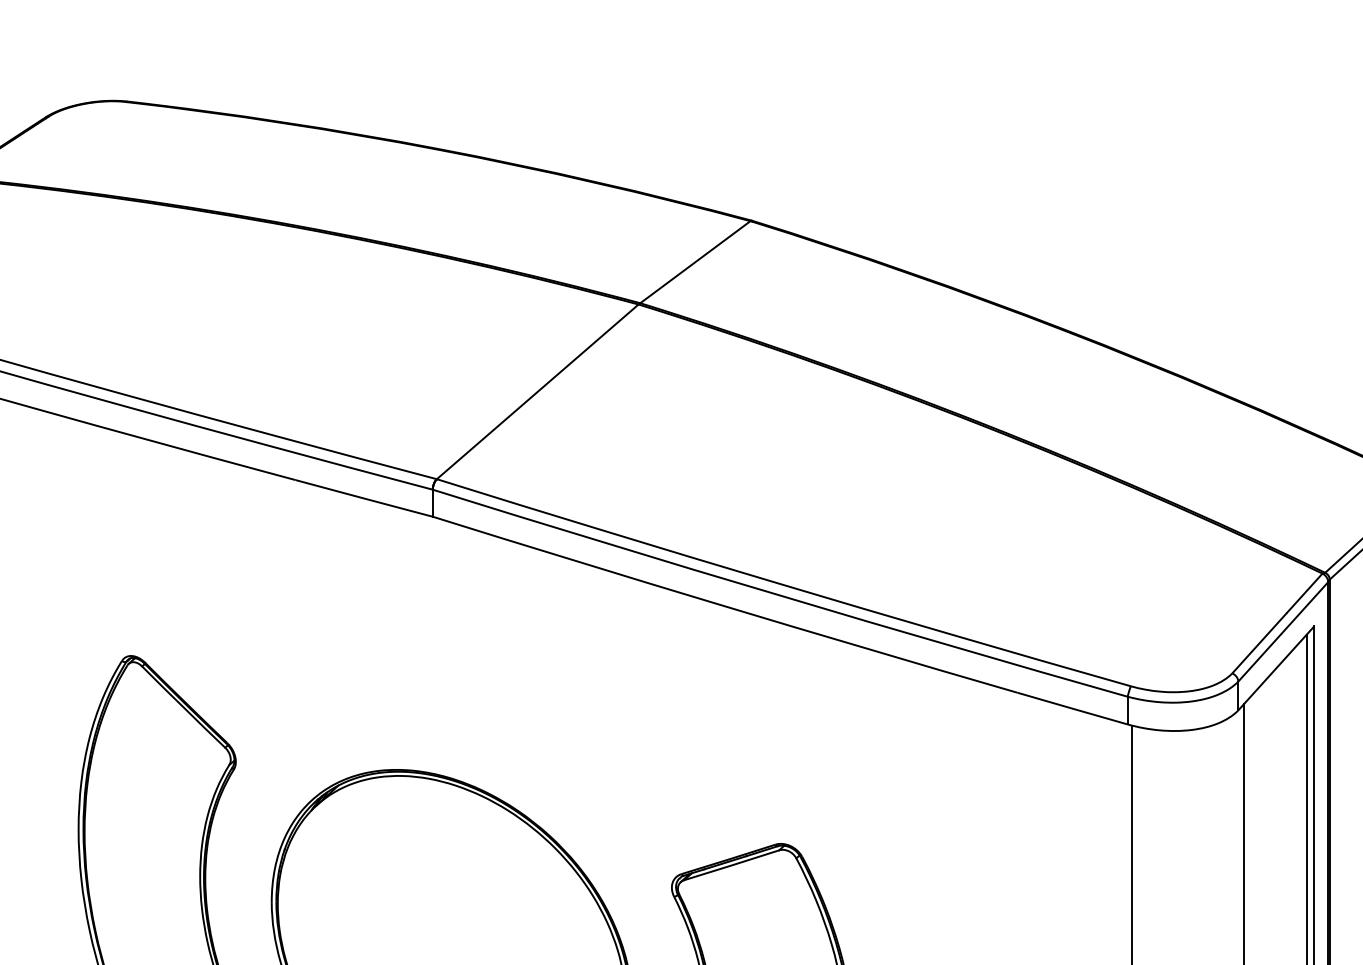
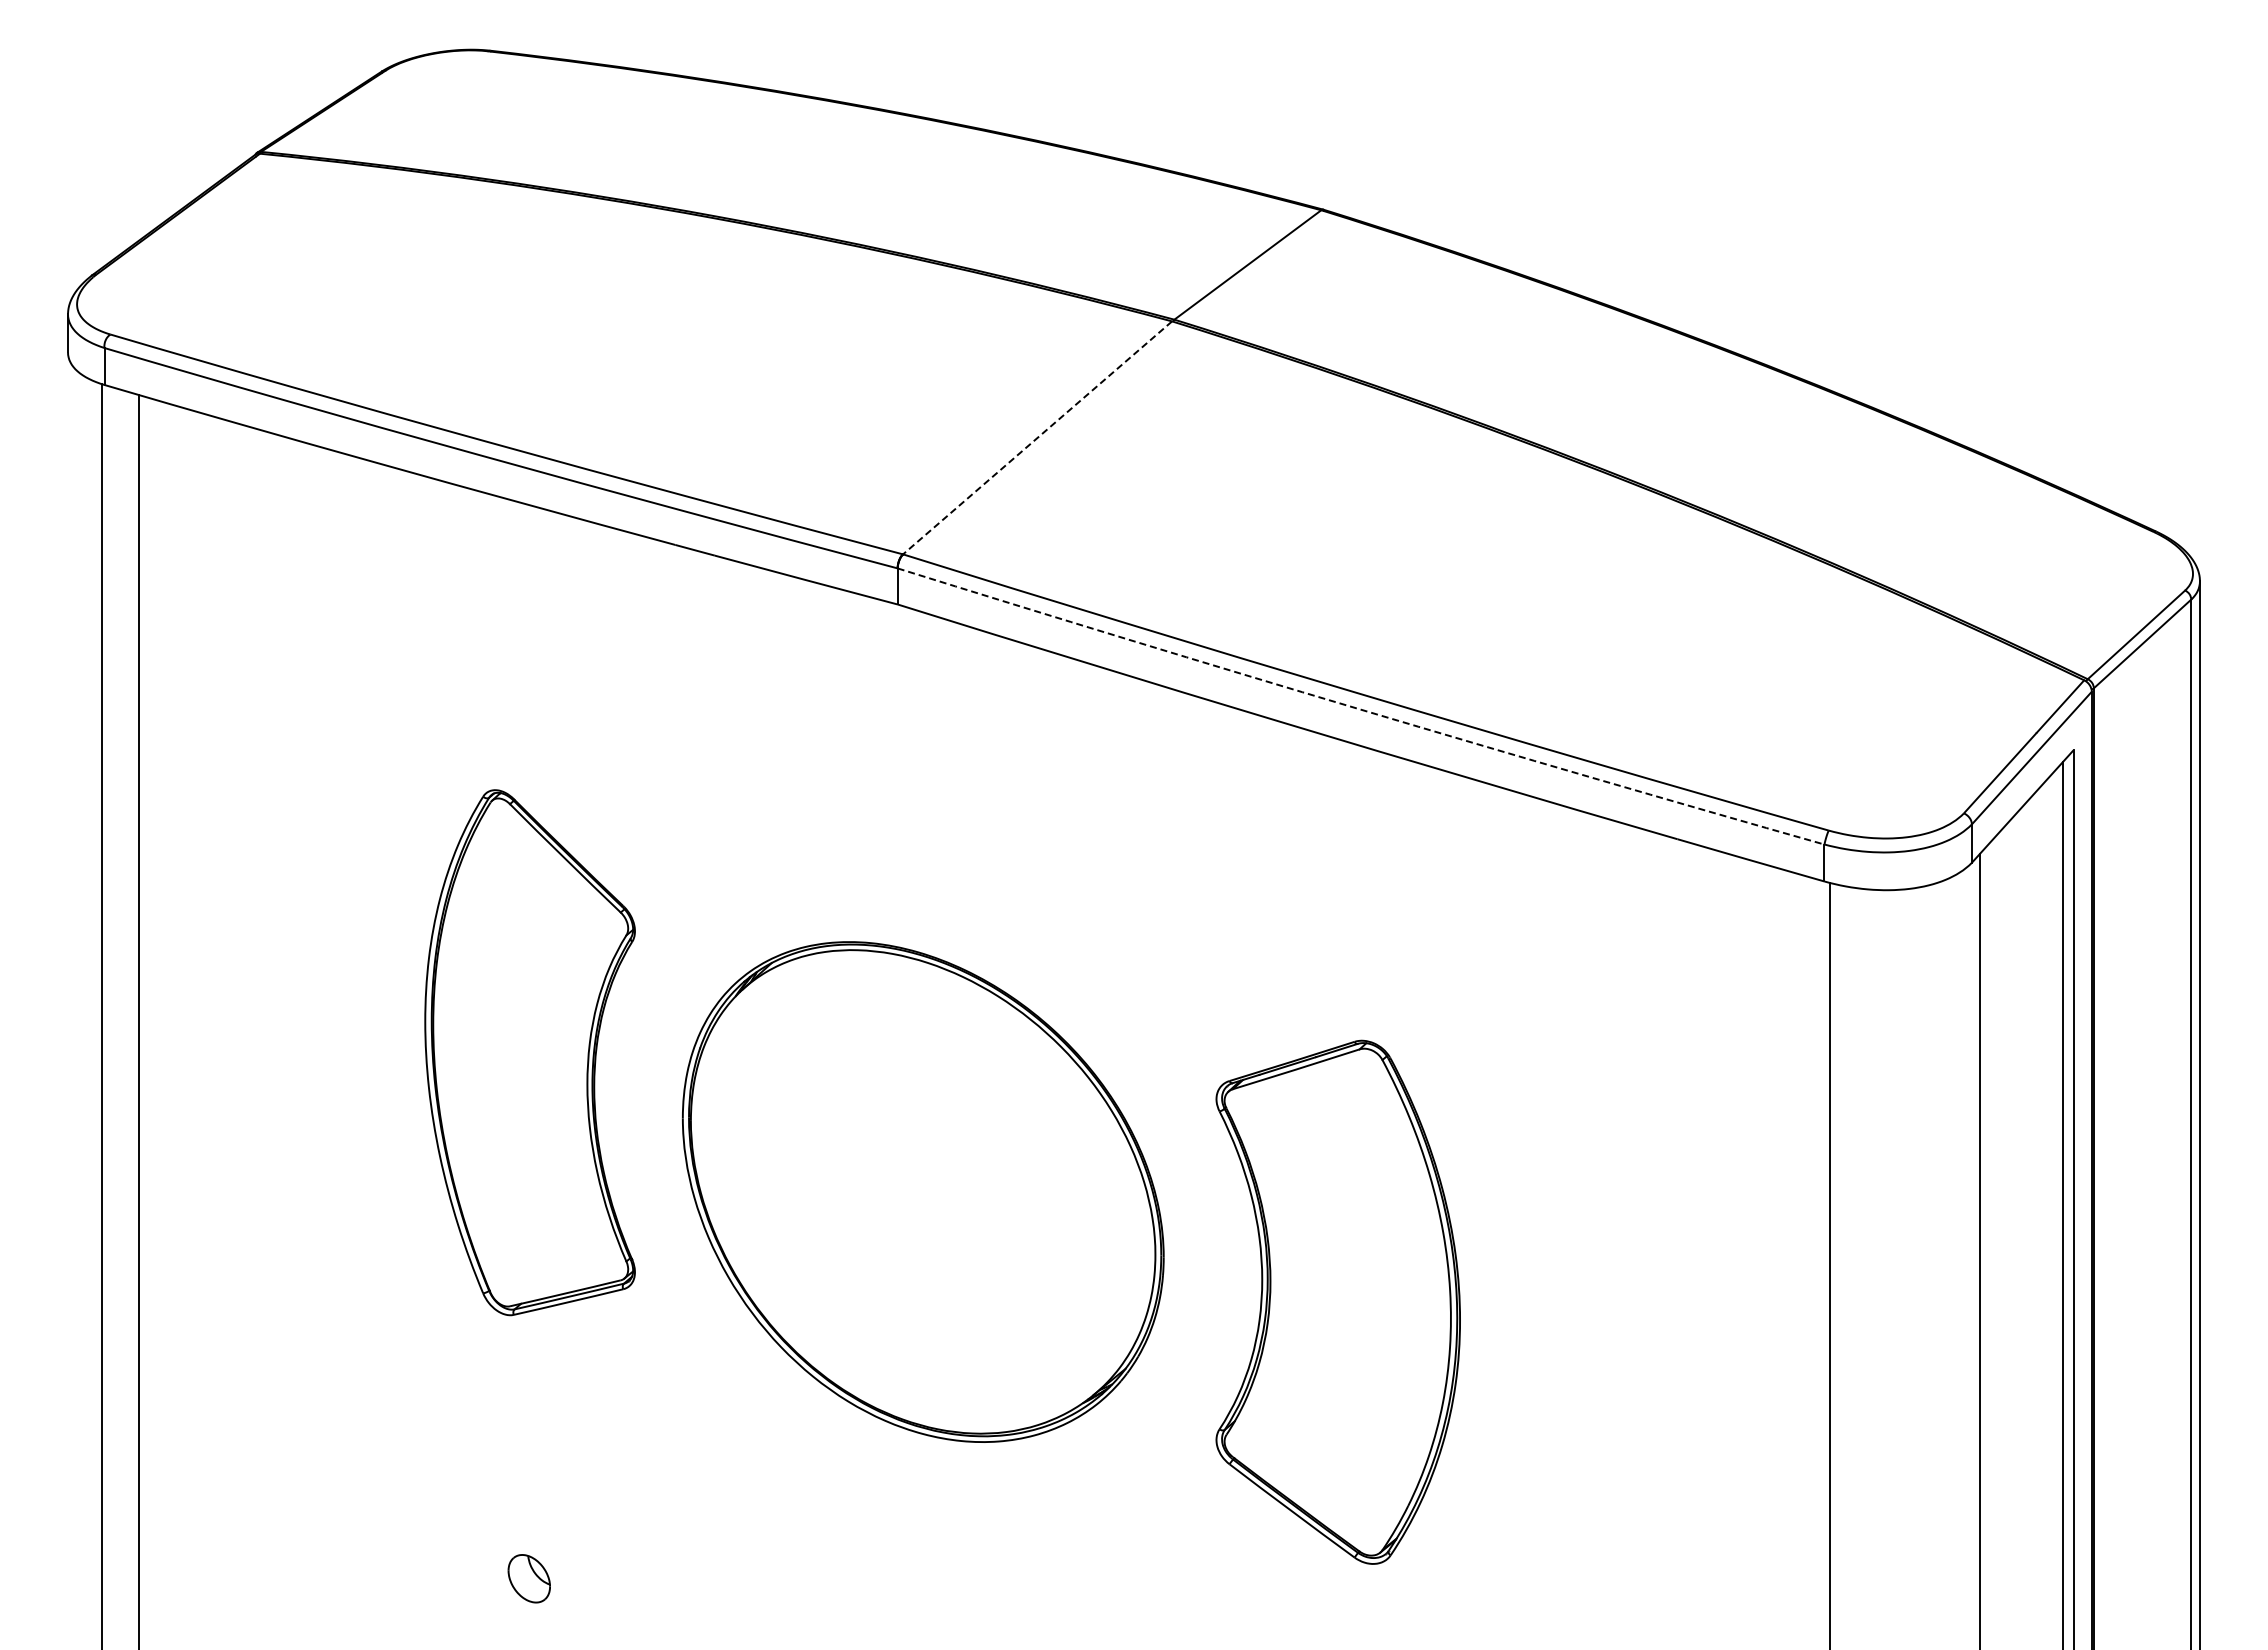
line: (537, 391) -> (1037, 437), solid -> dashed
arc: (779, 595) -> (1360, 709), solid -> dashed

